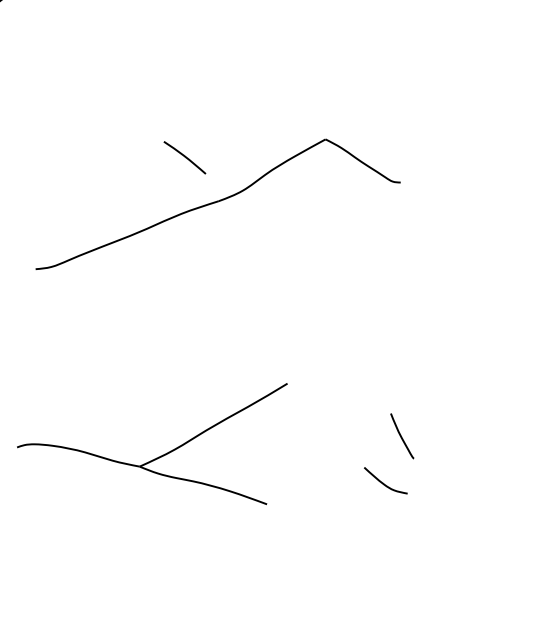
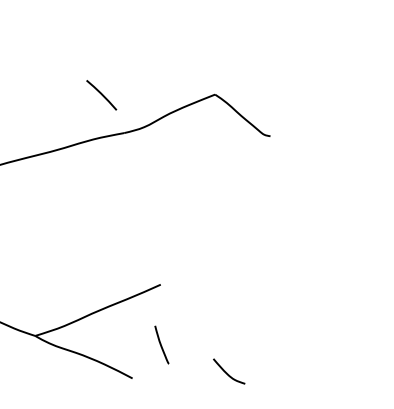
curve: (401, 436) -> (161, 345), moved

